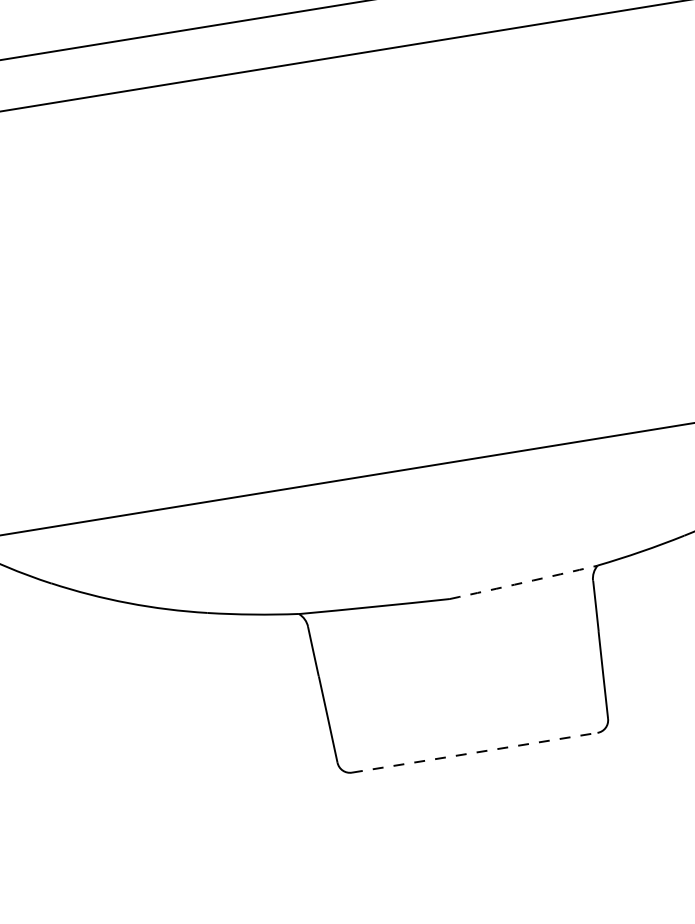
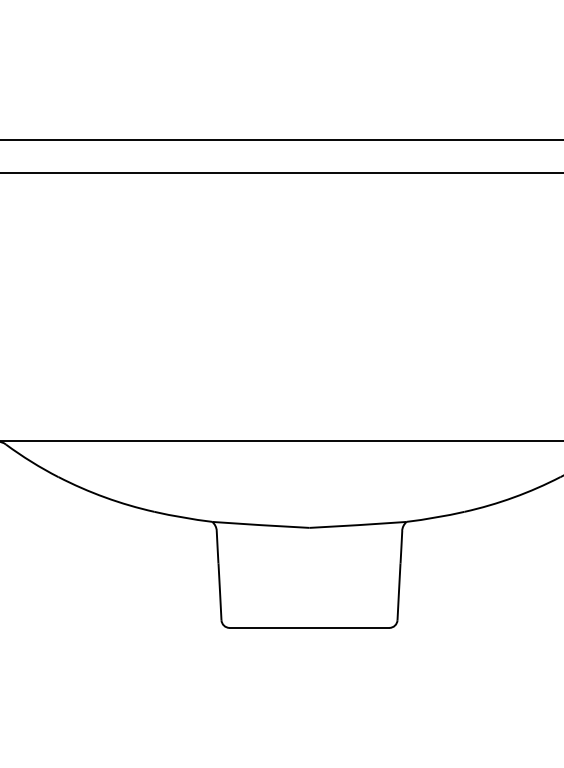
arc: (524, 583) -> (358, 525), dashed -> solid
line: (474, 752) -> (309, 627), dashed -> solid

